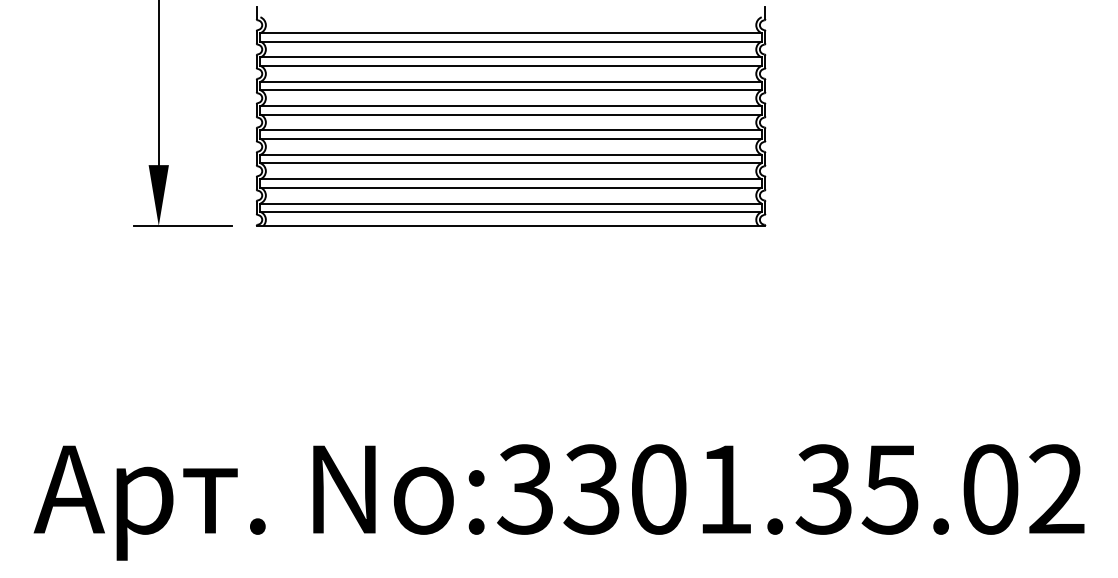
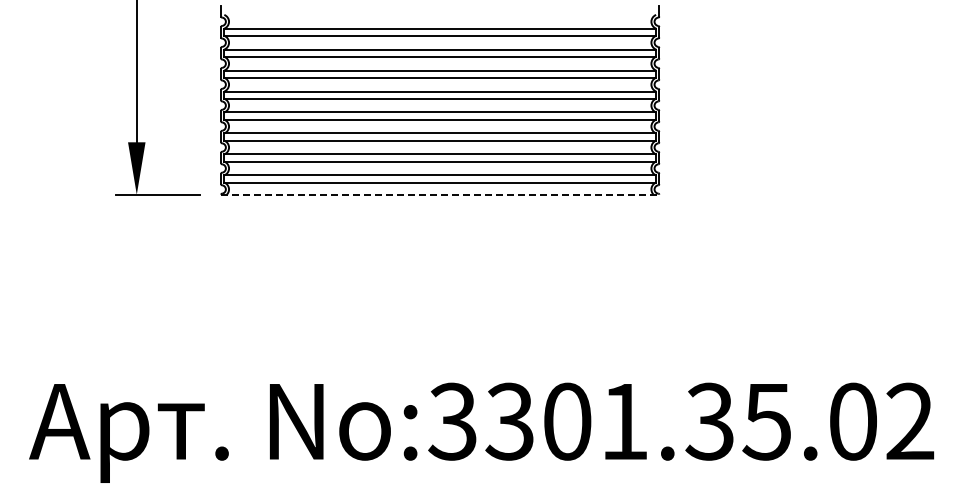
line: (511, 225) -> (440, 194), solid -> dashed

